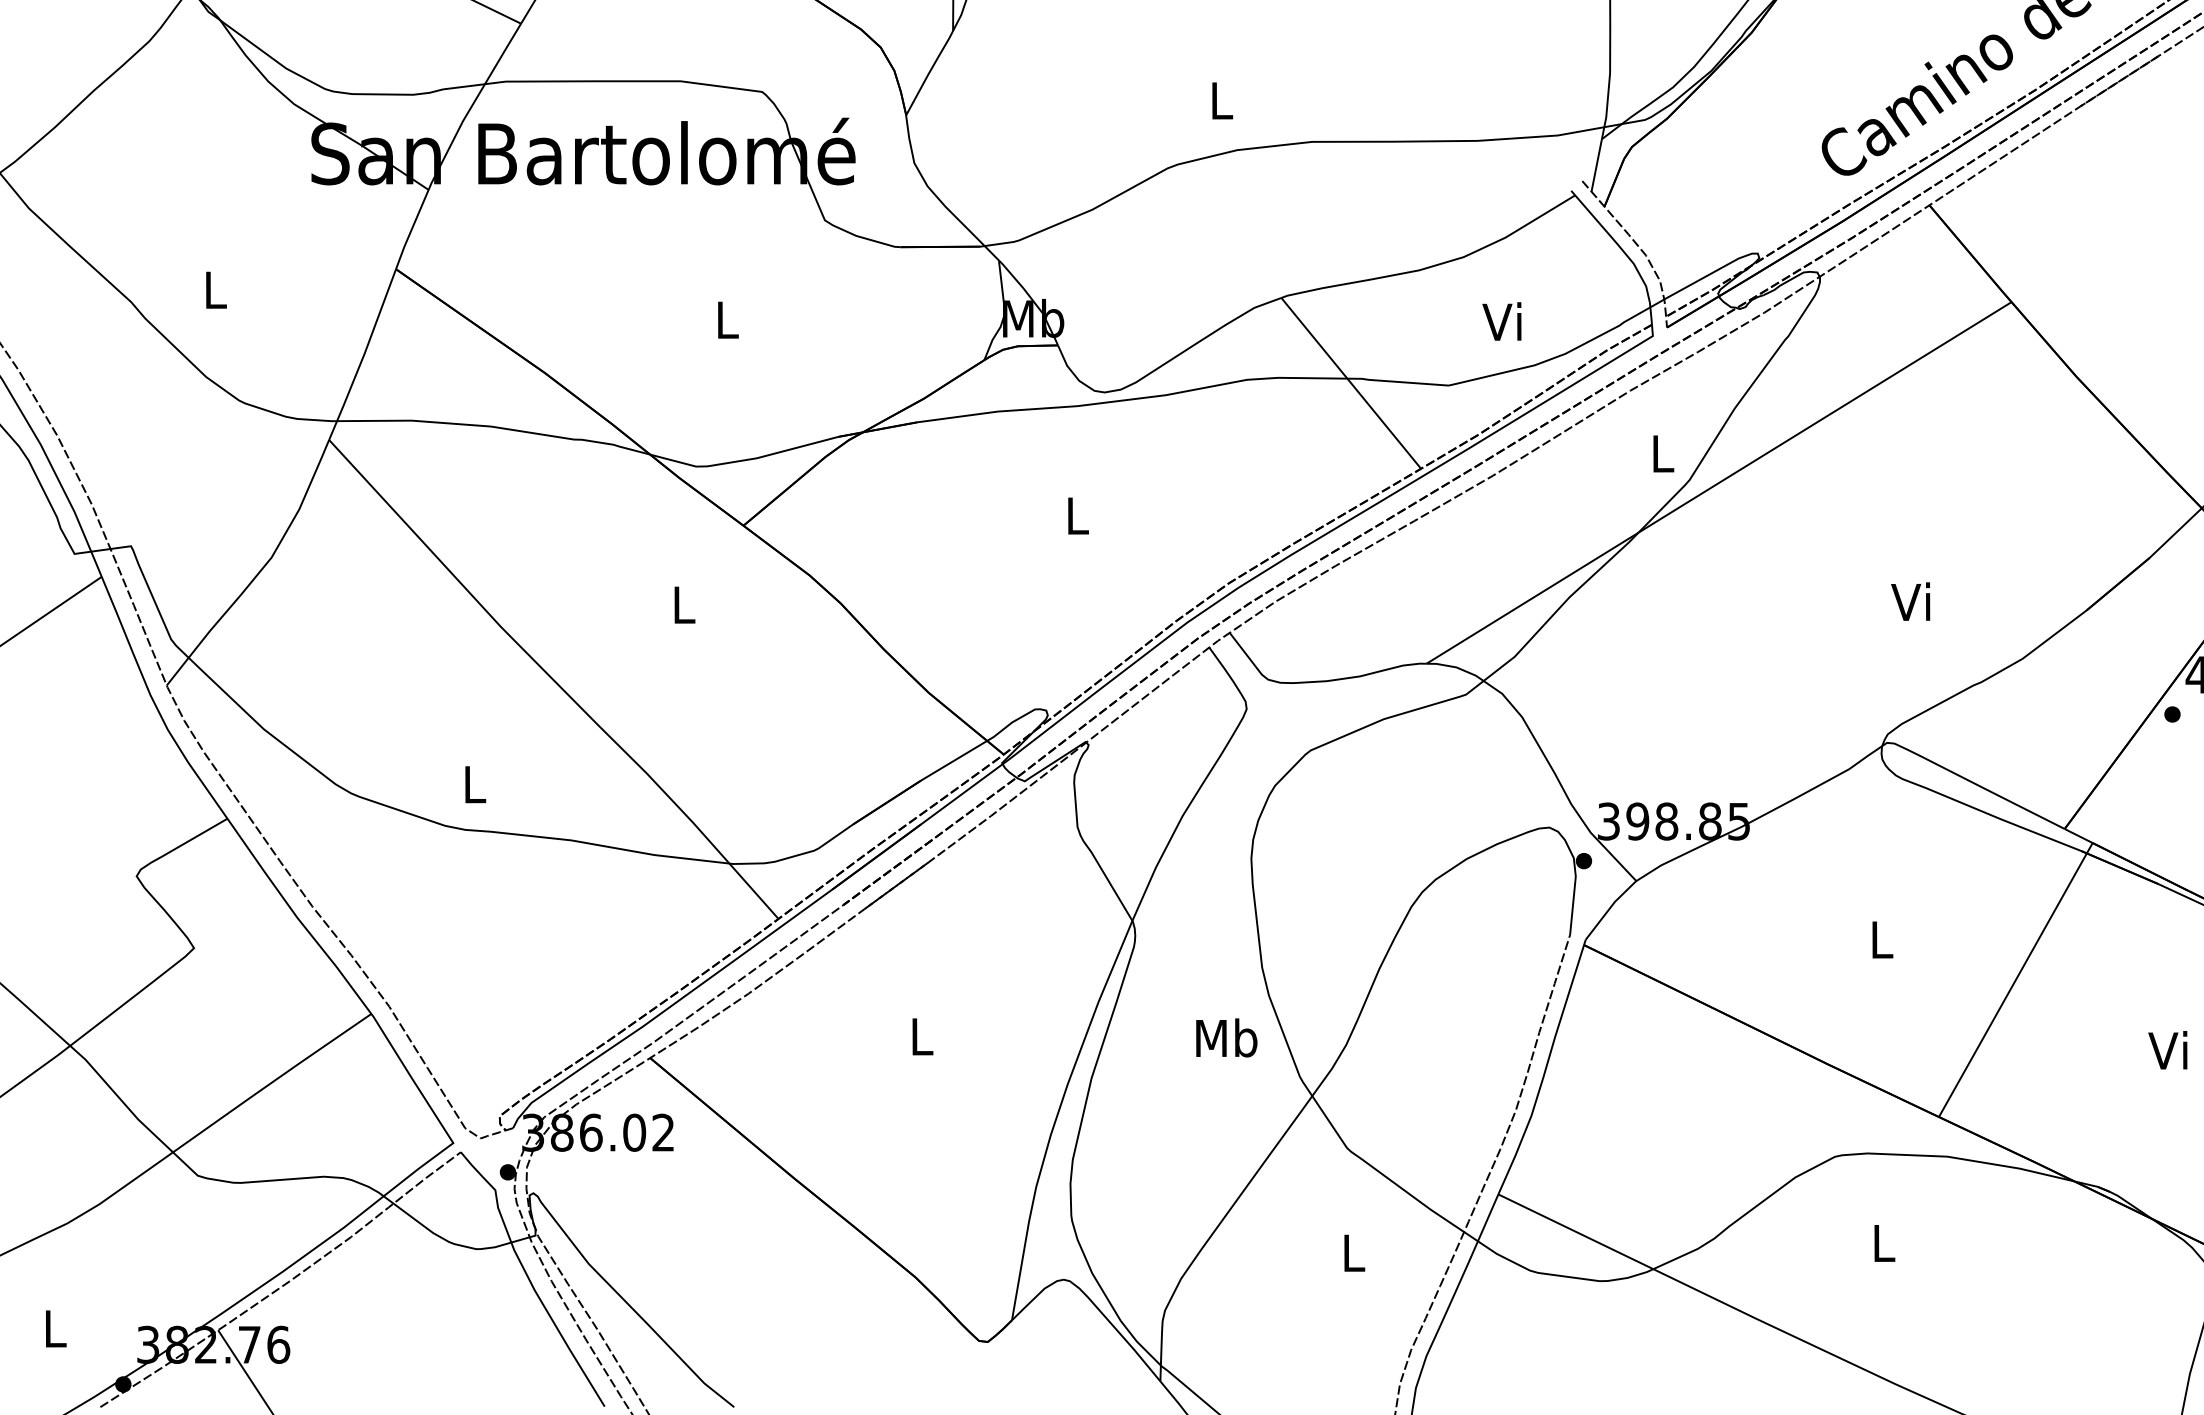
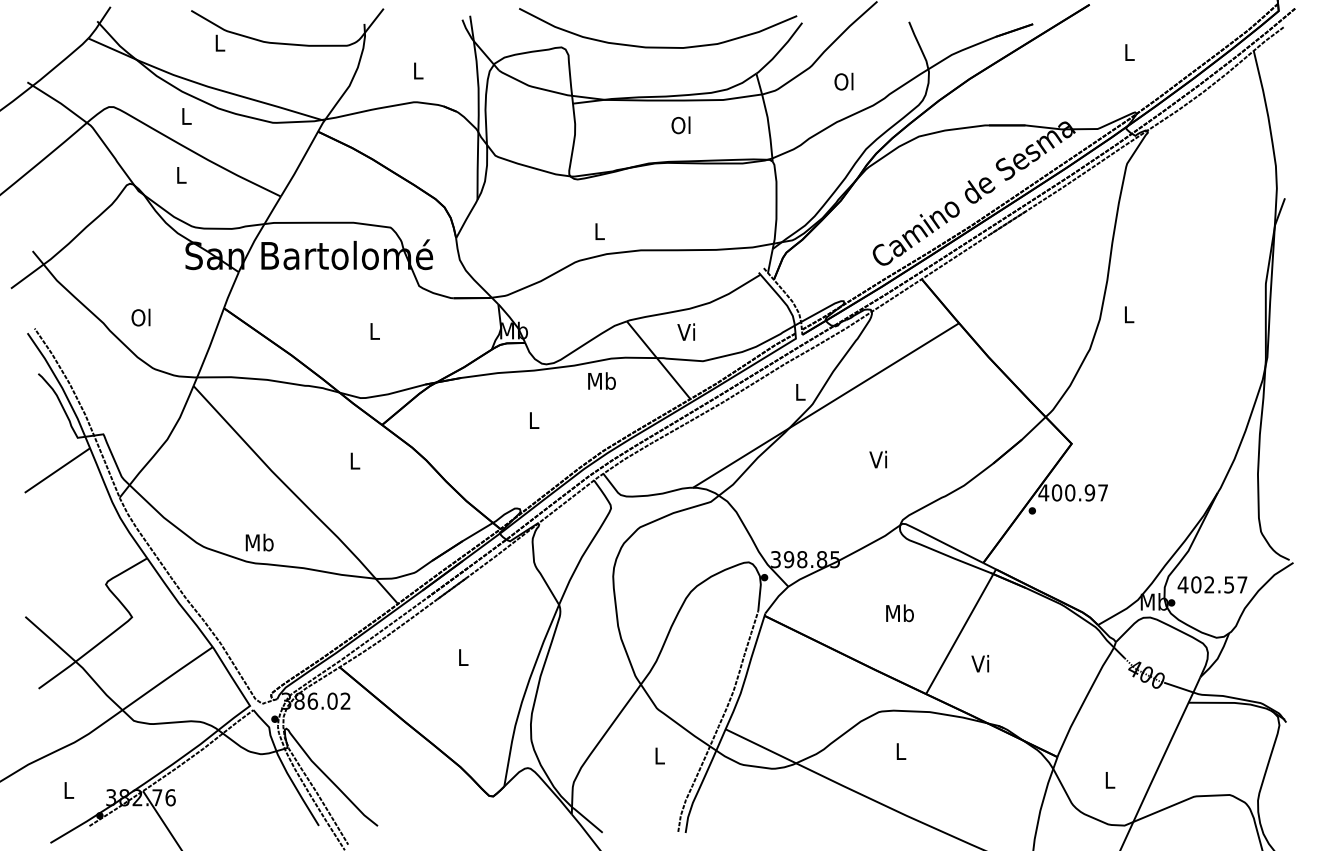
text: (212, 289) -> (140, 317), L -> Ol
text: (1500, 320) -> (685, 331), moved
text: (1909, 601) -> (877, 459), moved
text: (474, 783) -> (259, 542), L -> Mb
text: (1880, 939) -> (899, 613), L -> Mb
text: (1225, 1036) -> (601, 380), moved
text: (2168, 1049) -> (980, 663), moved

